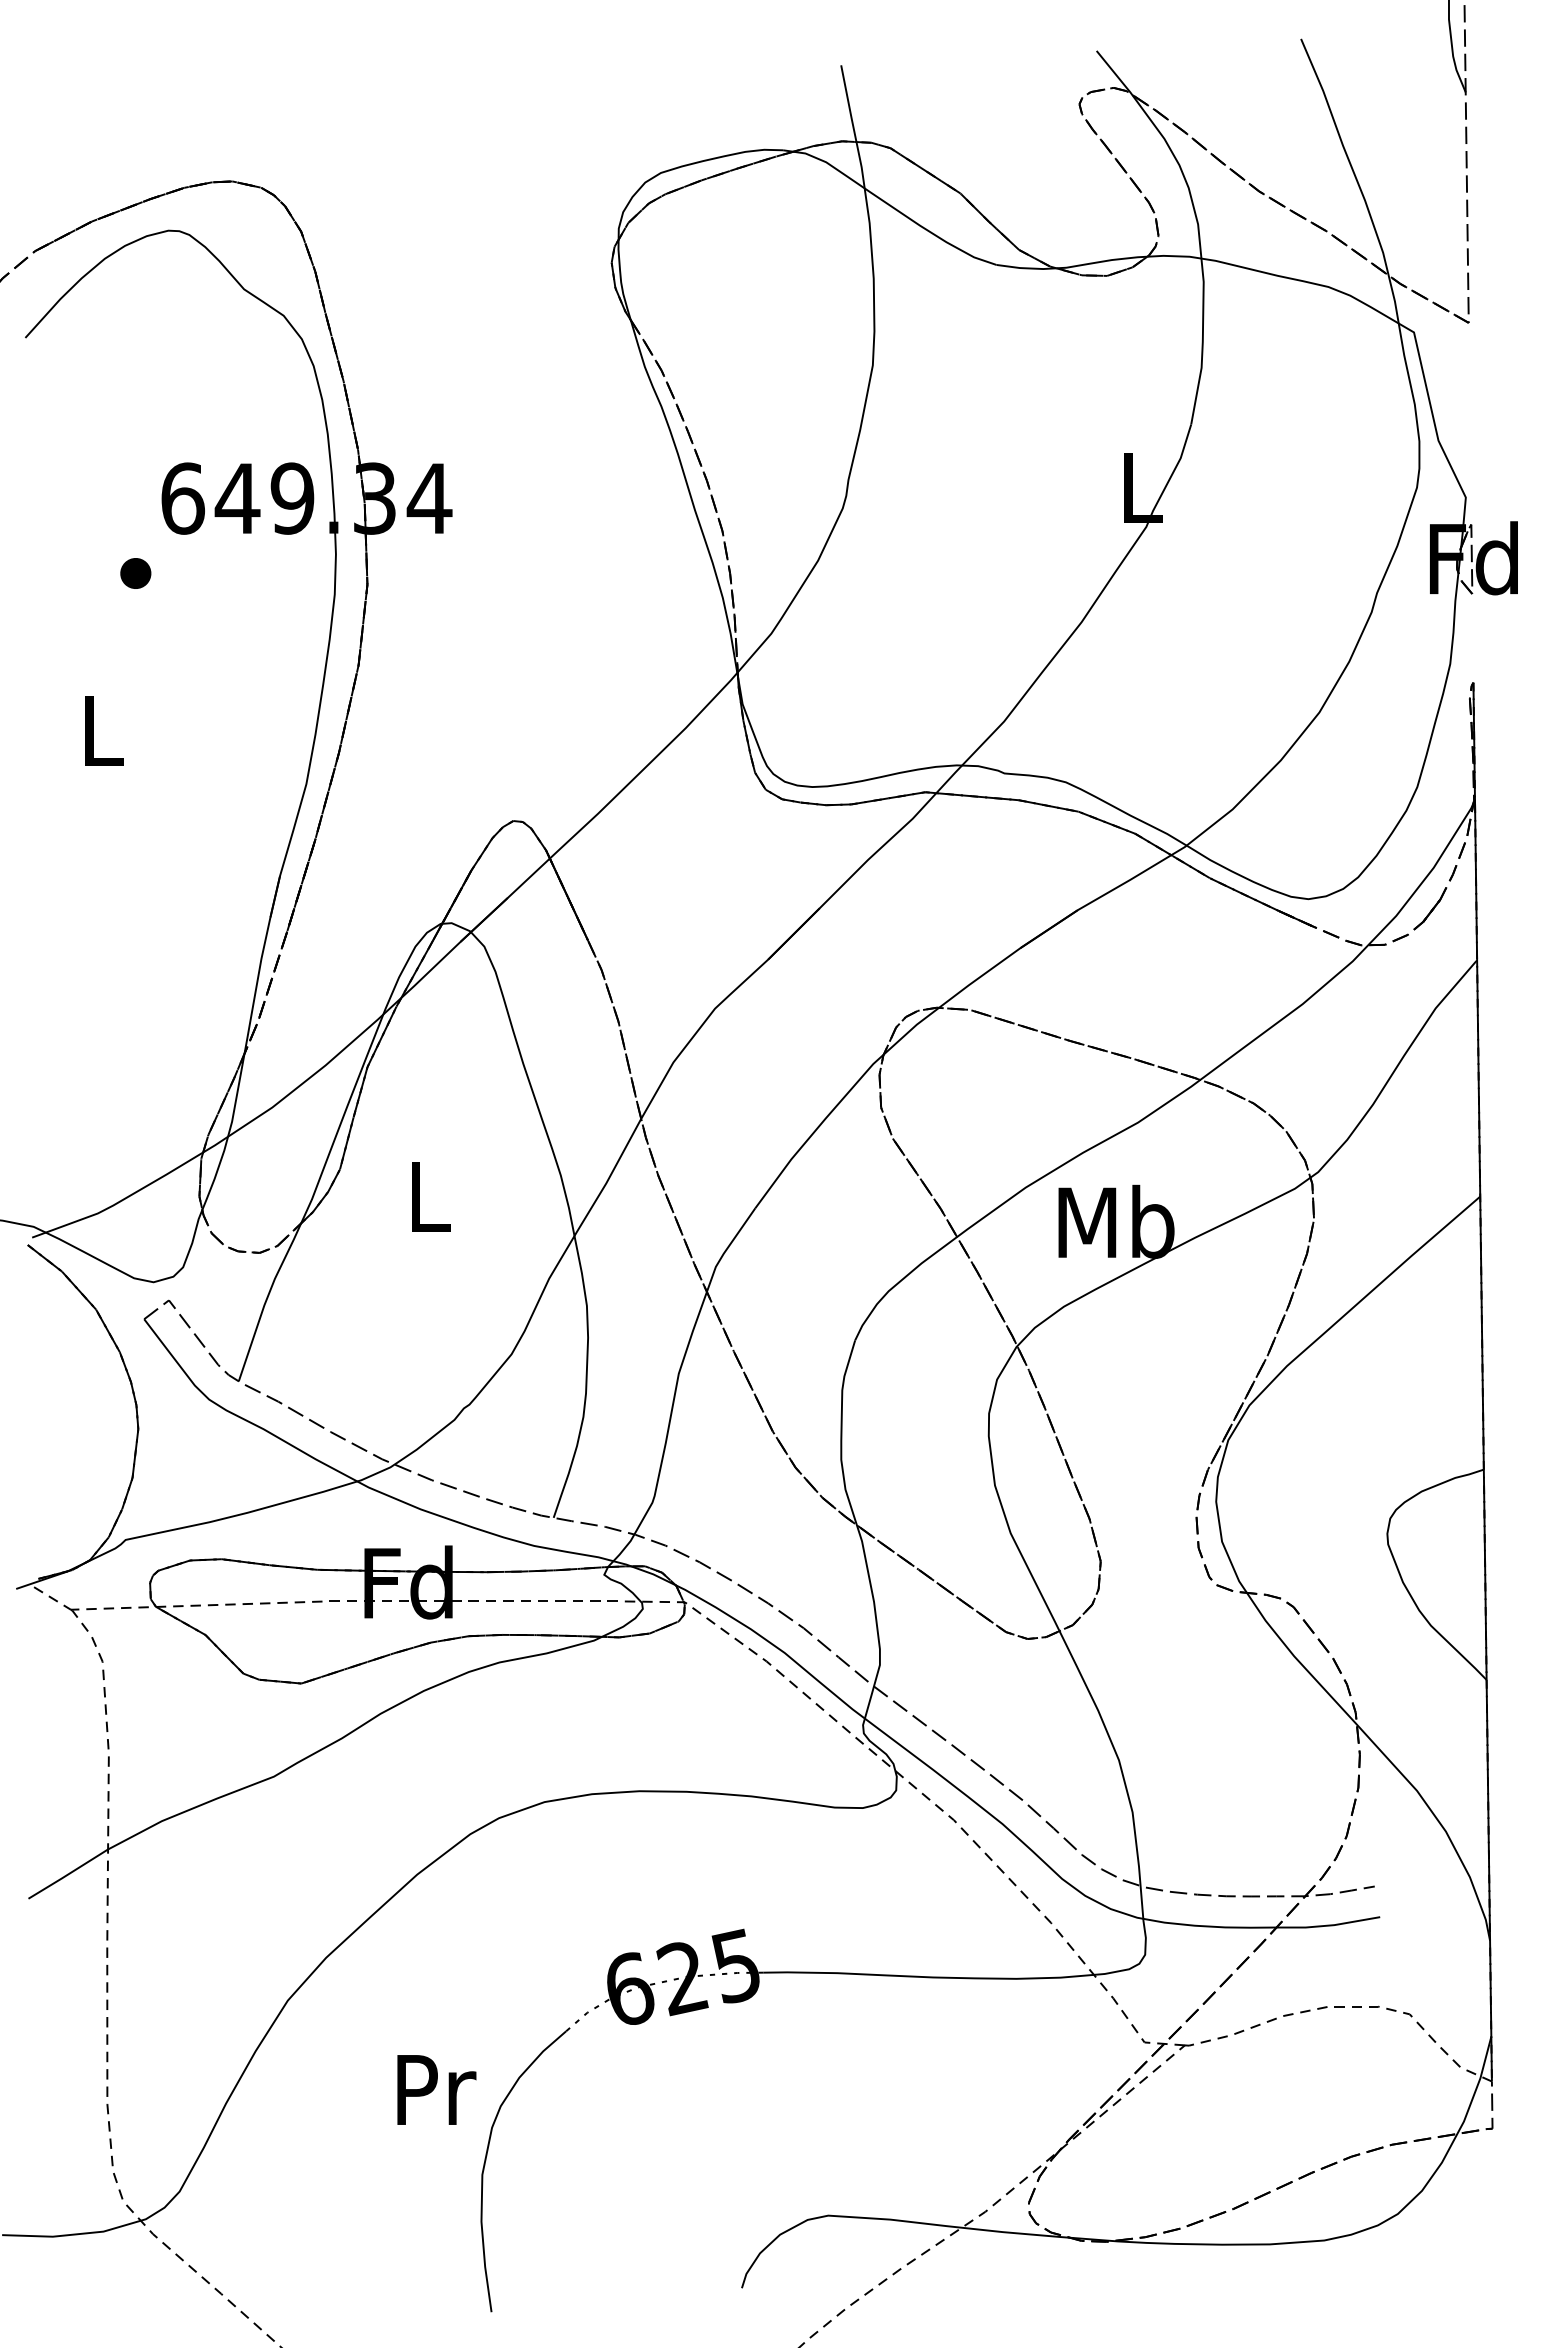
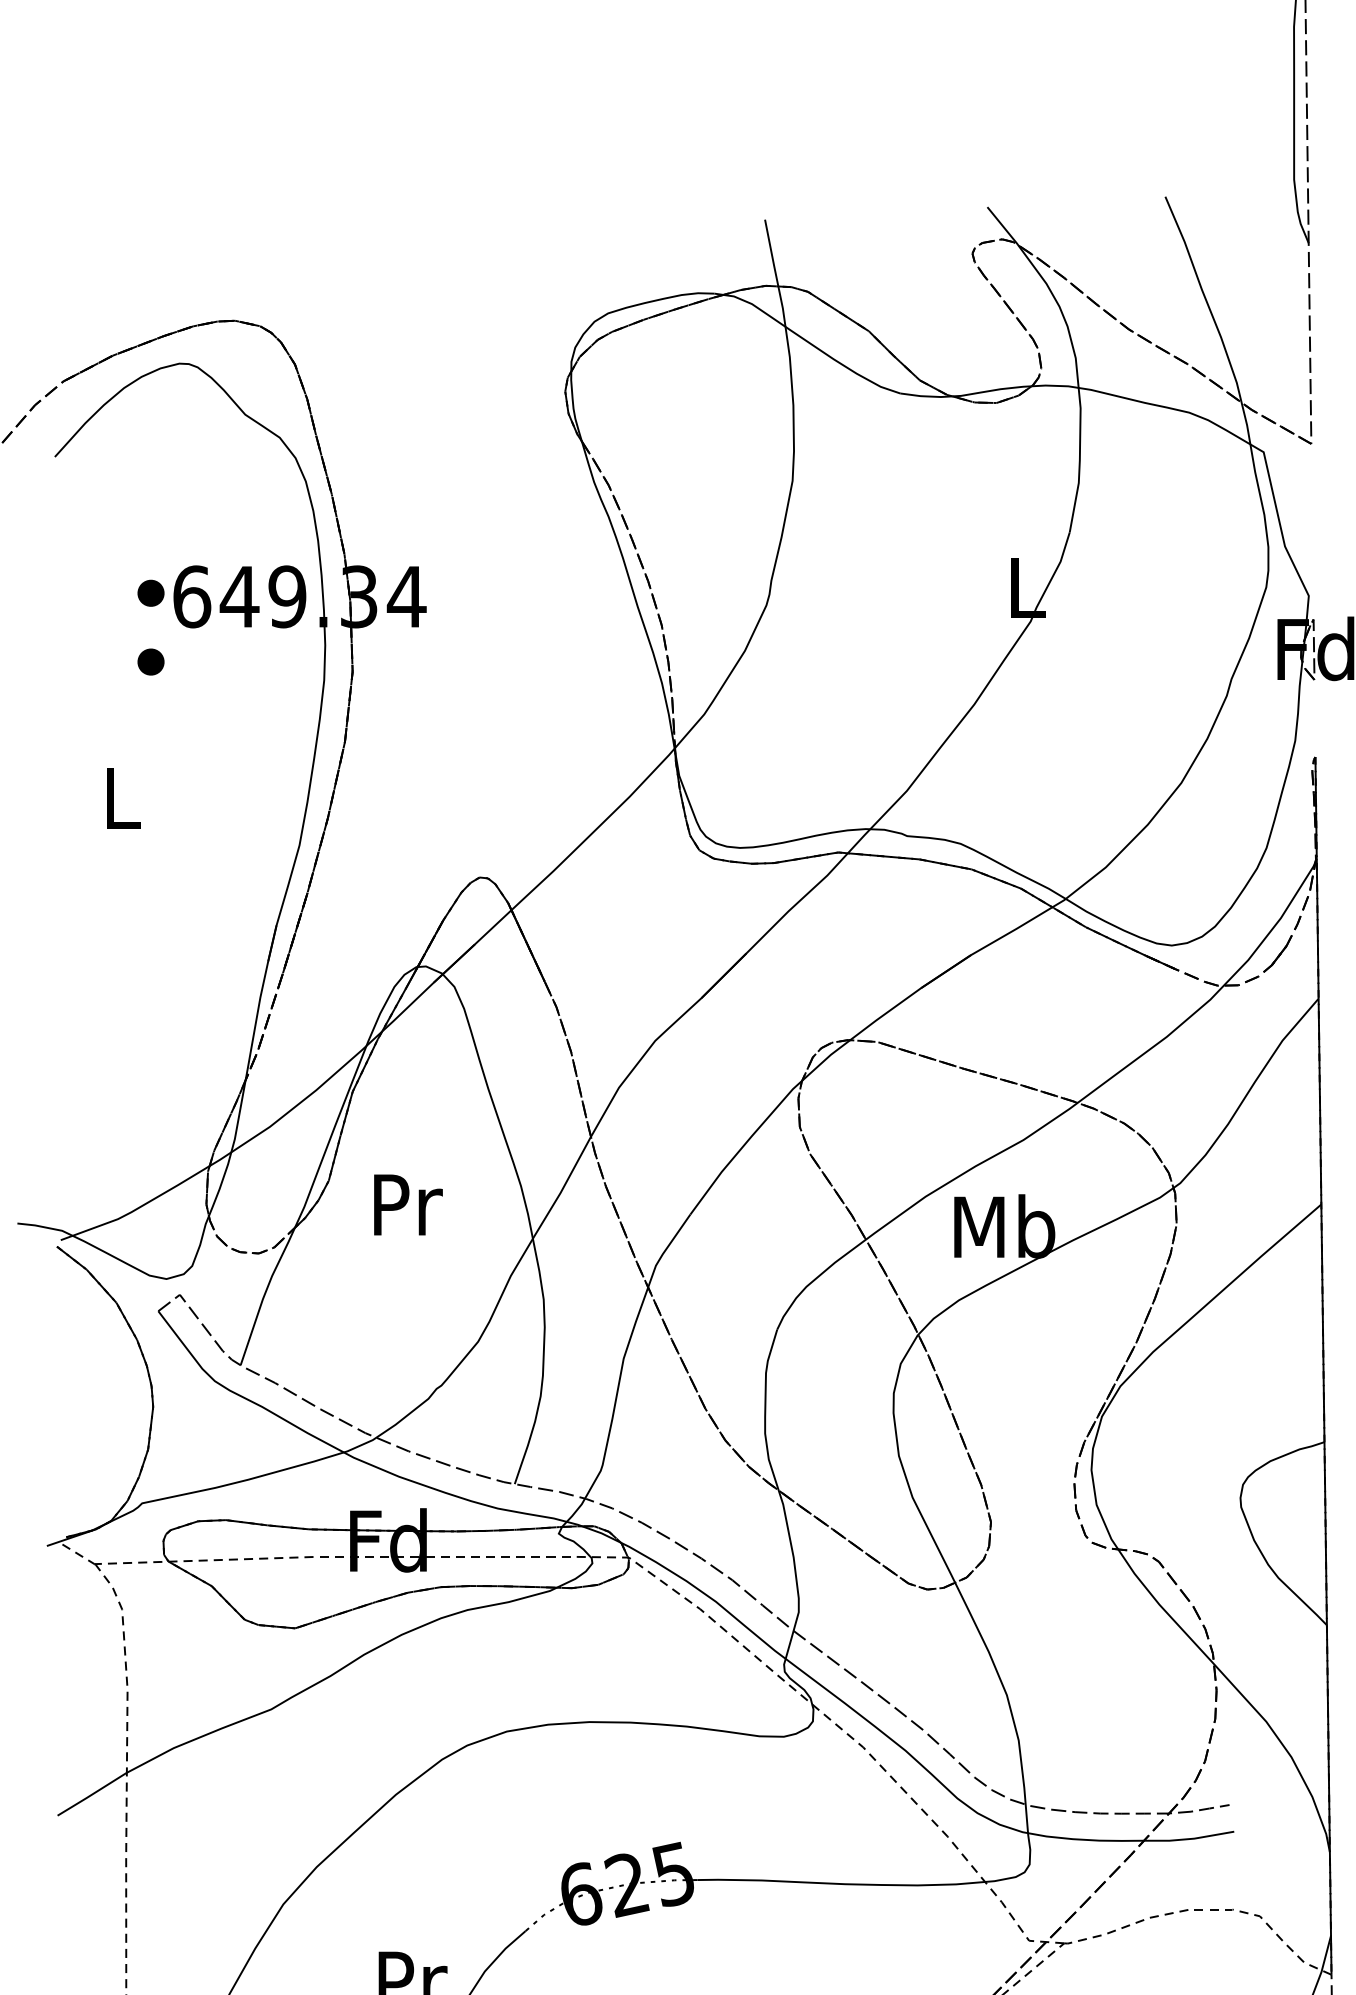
part: (135, 494) -> (150, 593), added
text: (431, 1197) -> (408, 1205), L -> Pr

